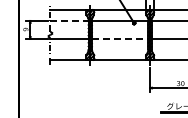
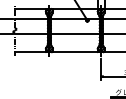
line: (70, 21) -> (32, 18), dashed -> solid
line: (120, 38) -> (75, 33), dashed -> solid

